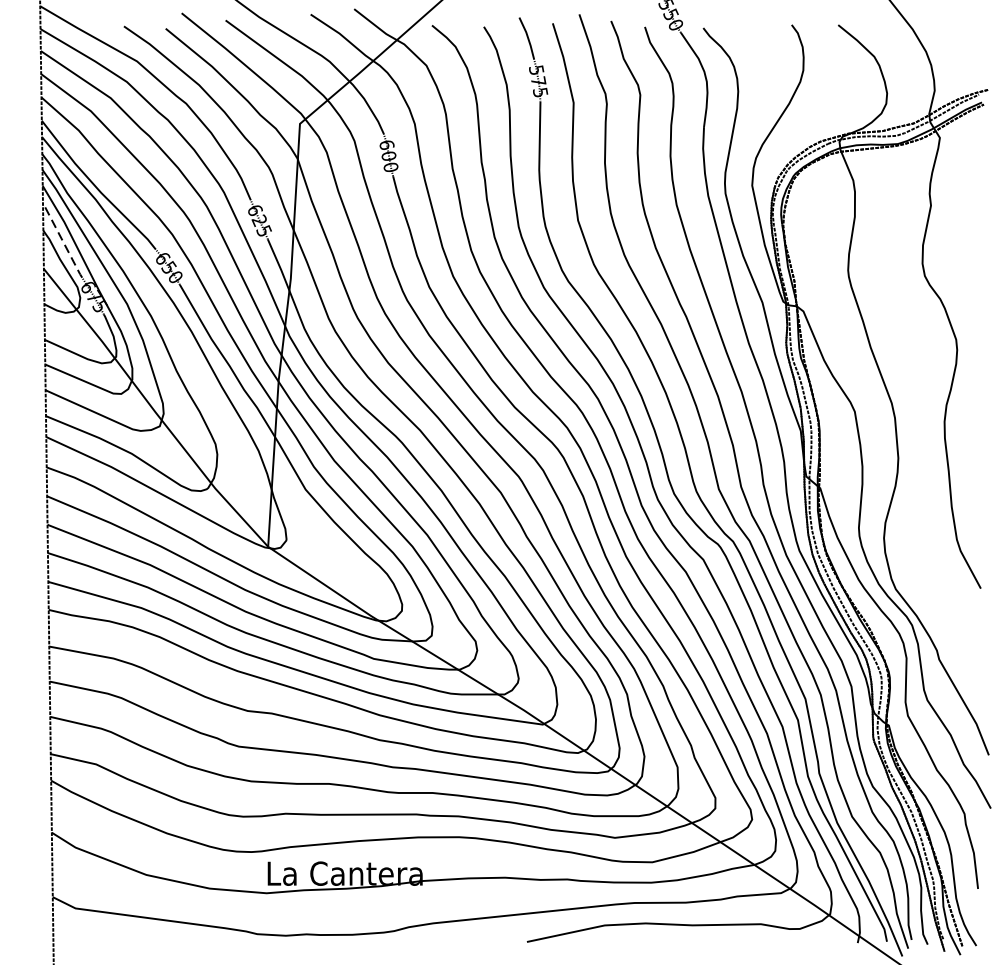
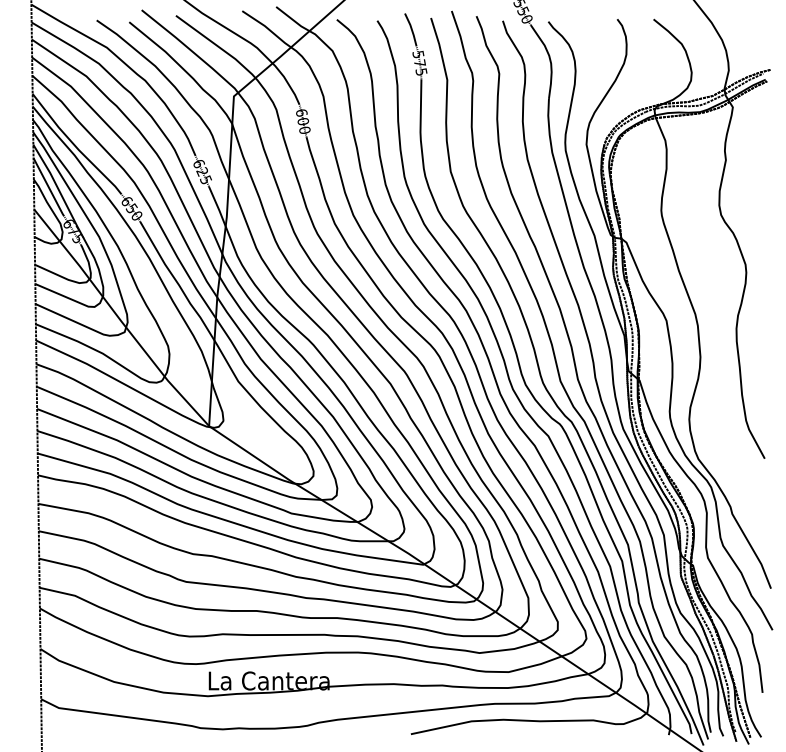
line: (63, 242) -> (49, 188), dashed -> solid

